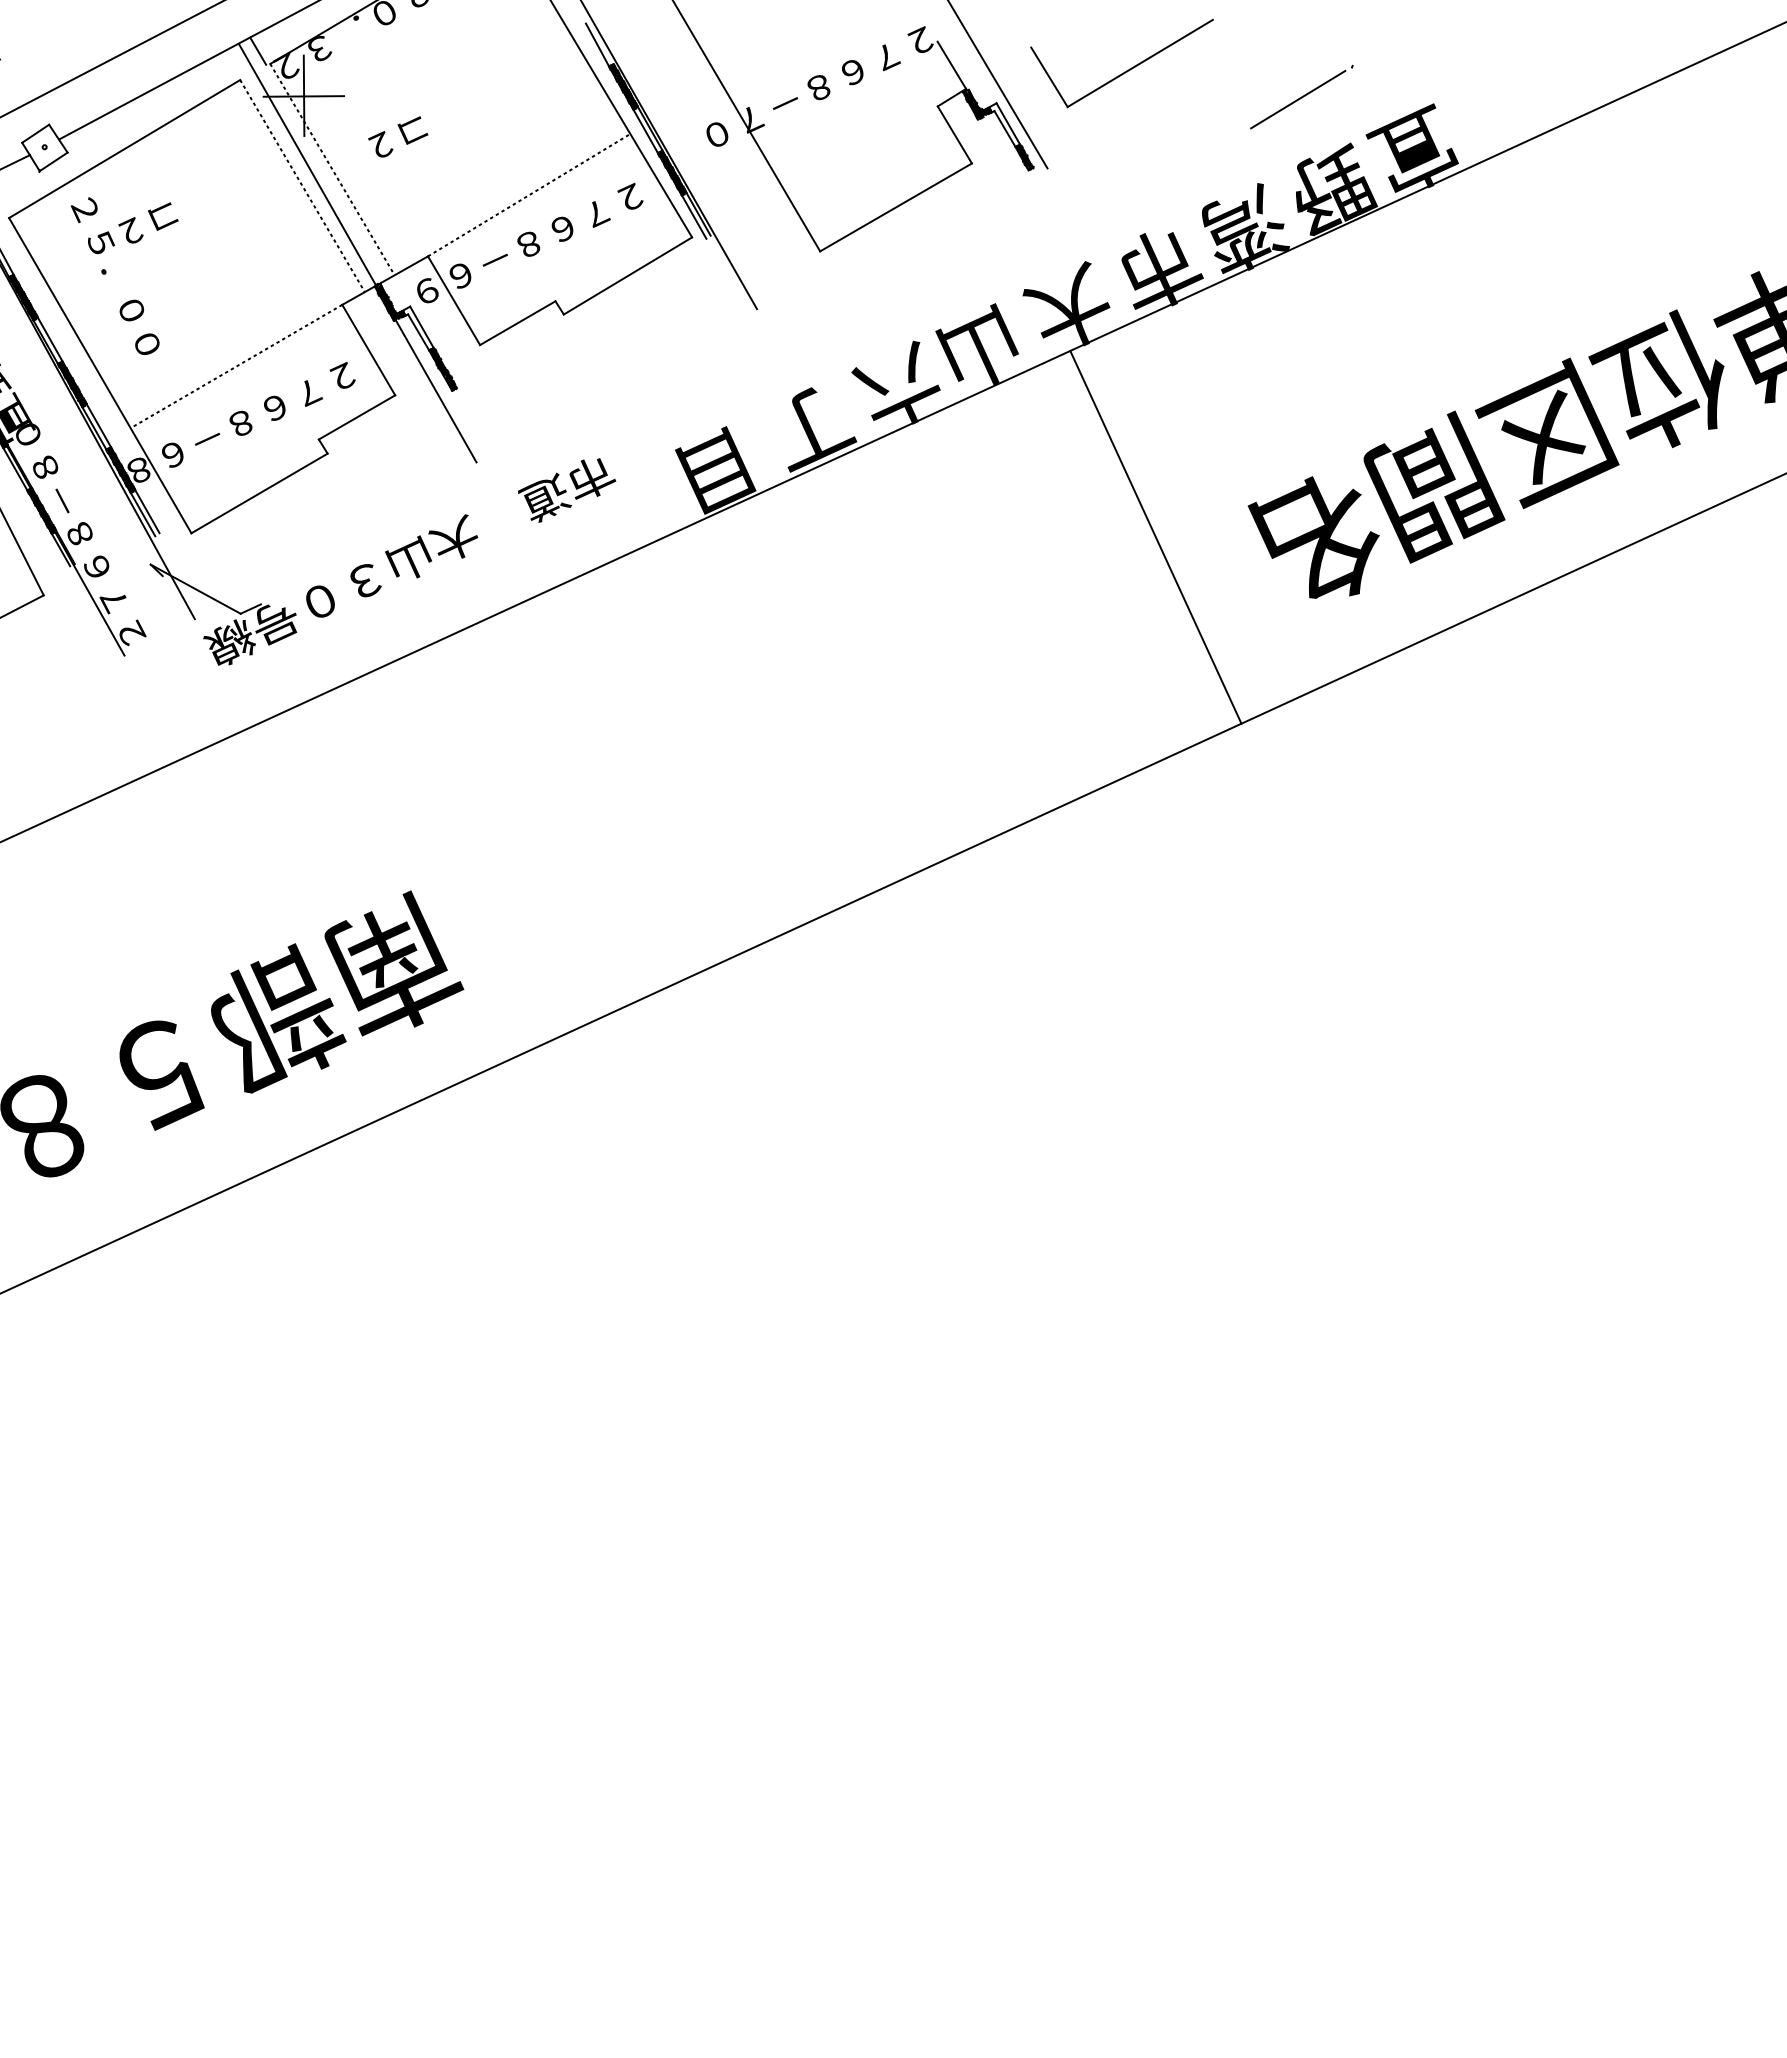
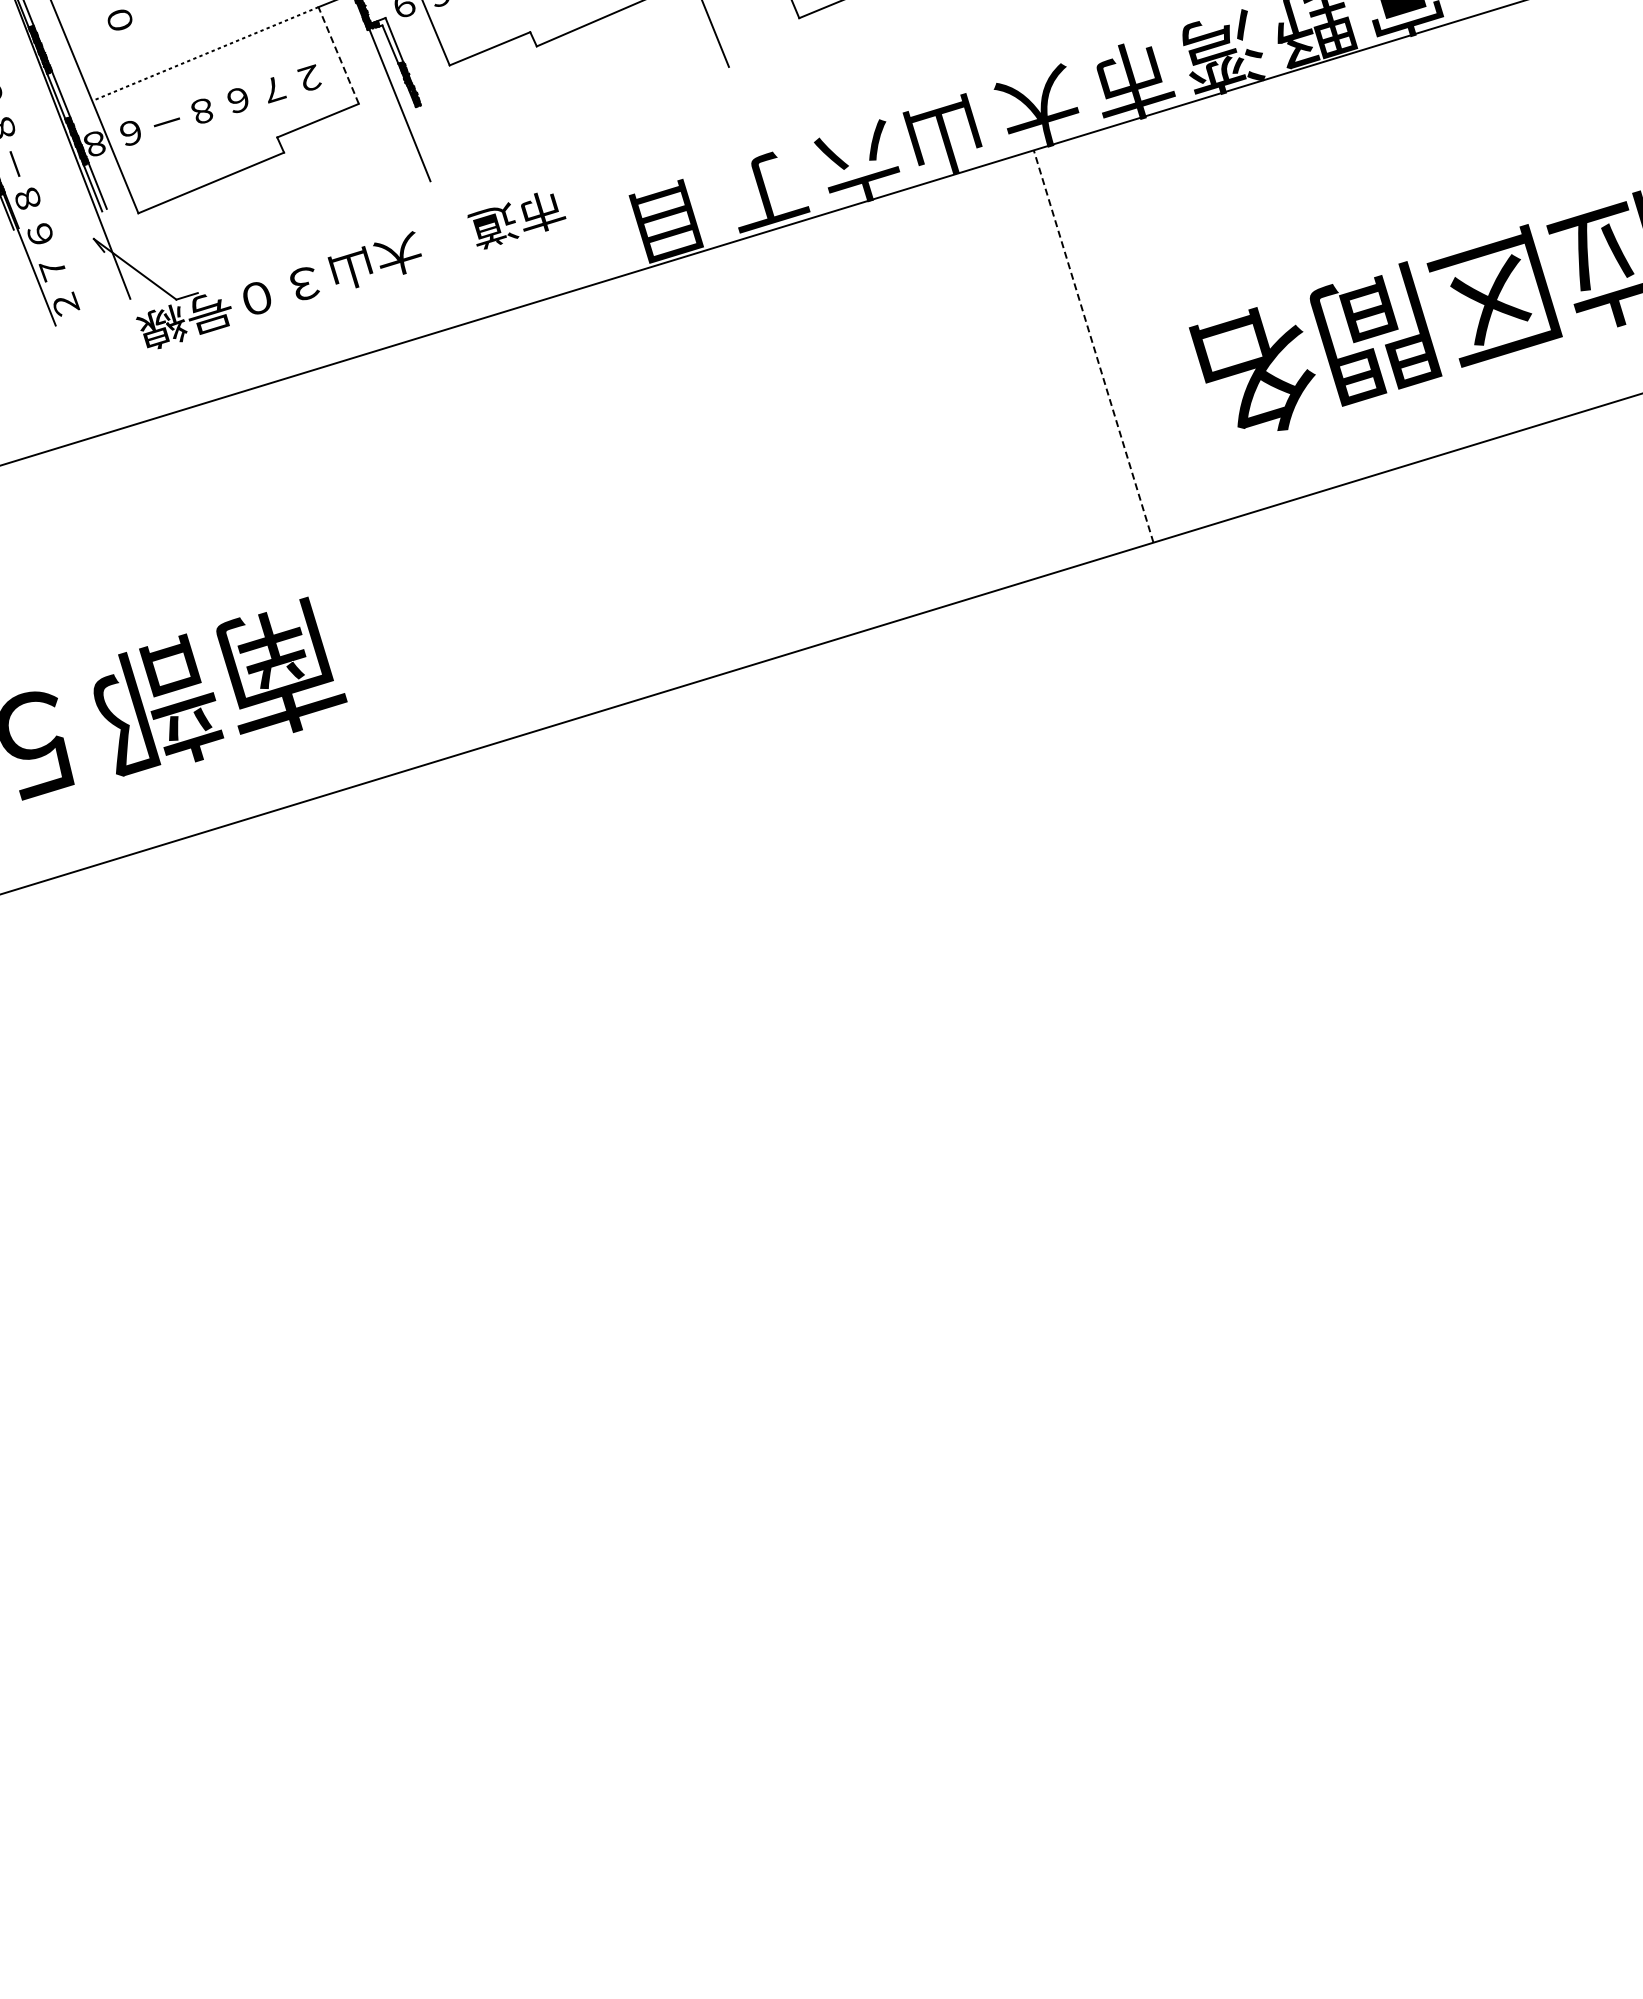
line: (368, 349) -> (338, 54), solid -> dashed
line: (1155, 536) -> (1093, 345), solid -> dashed

